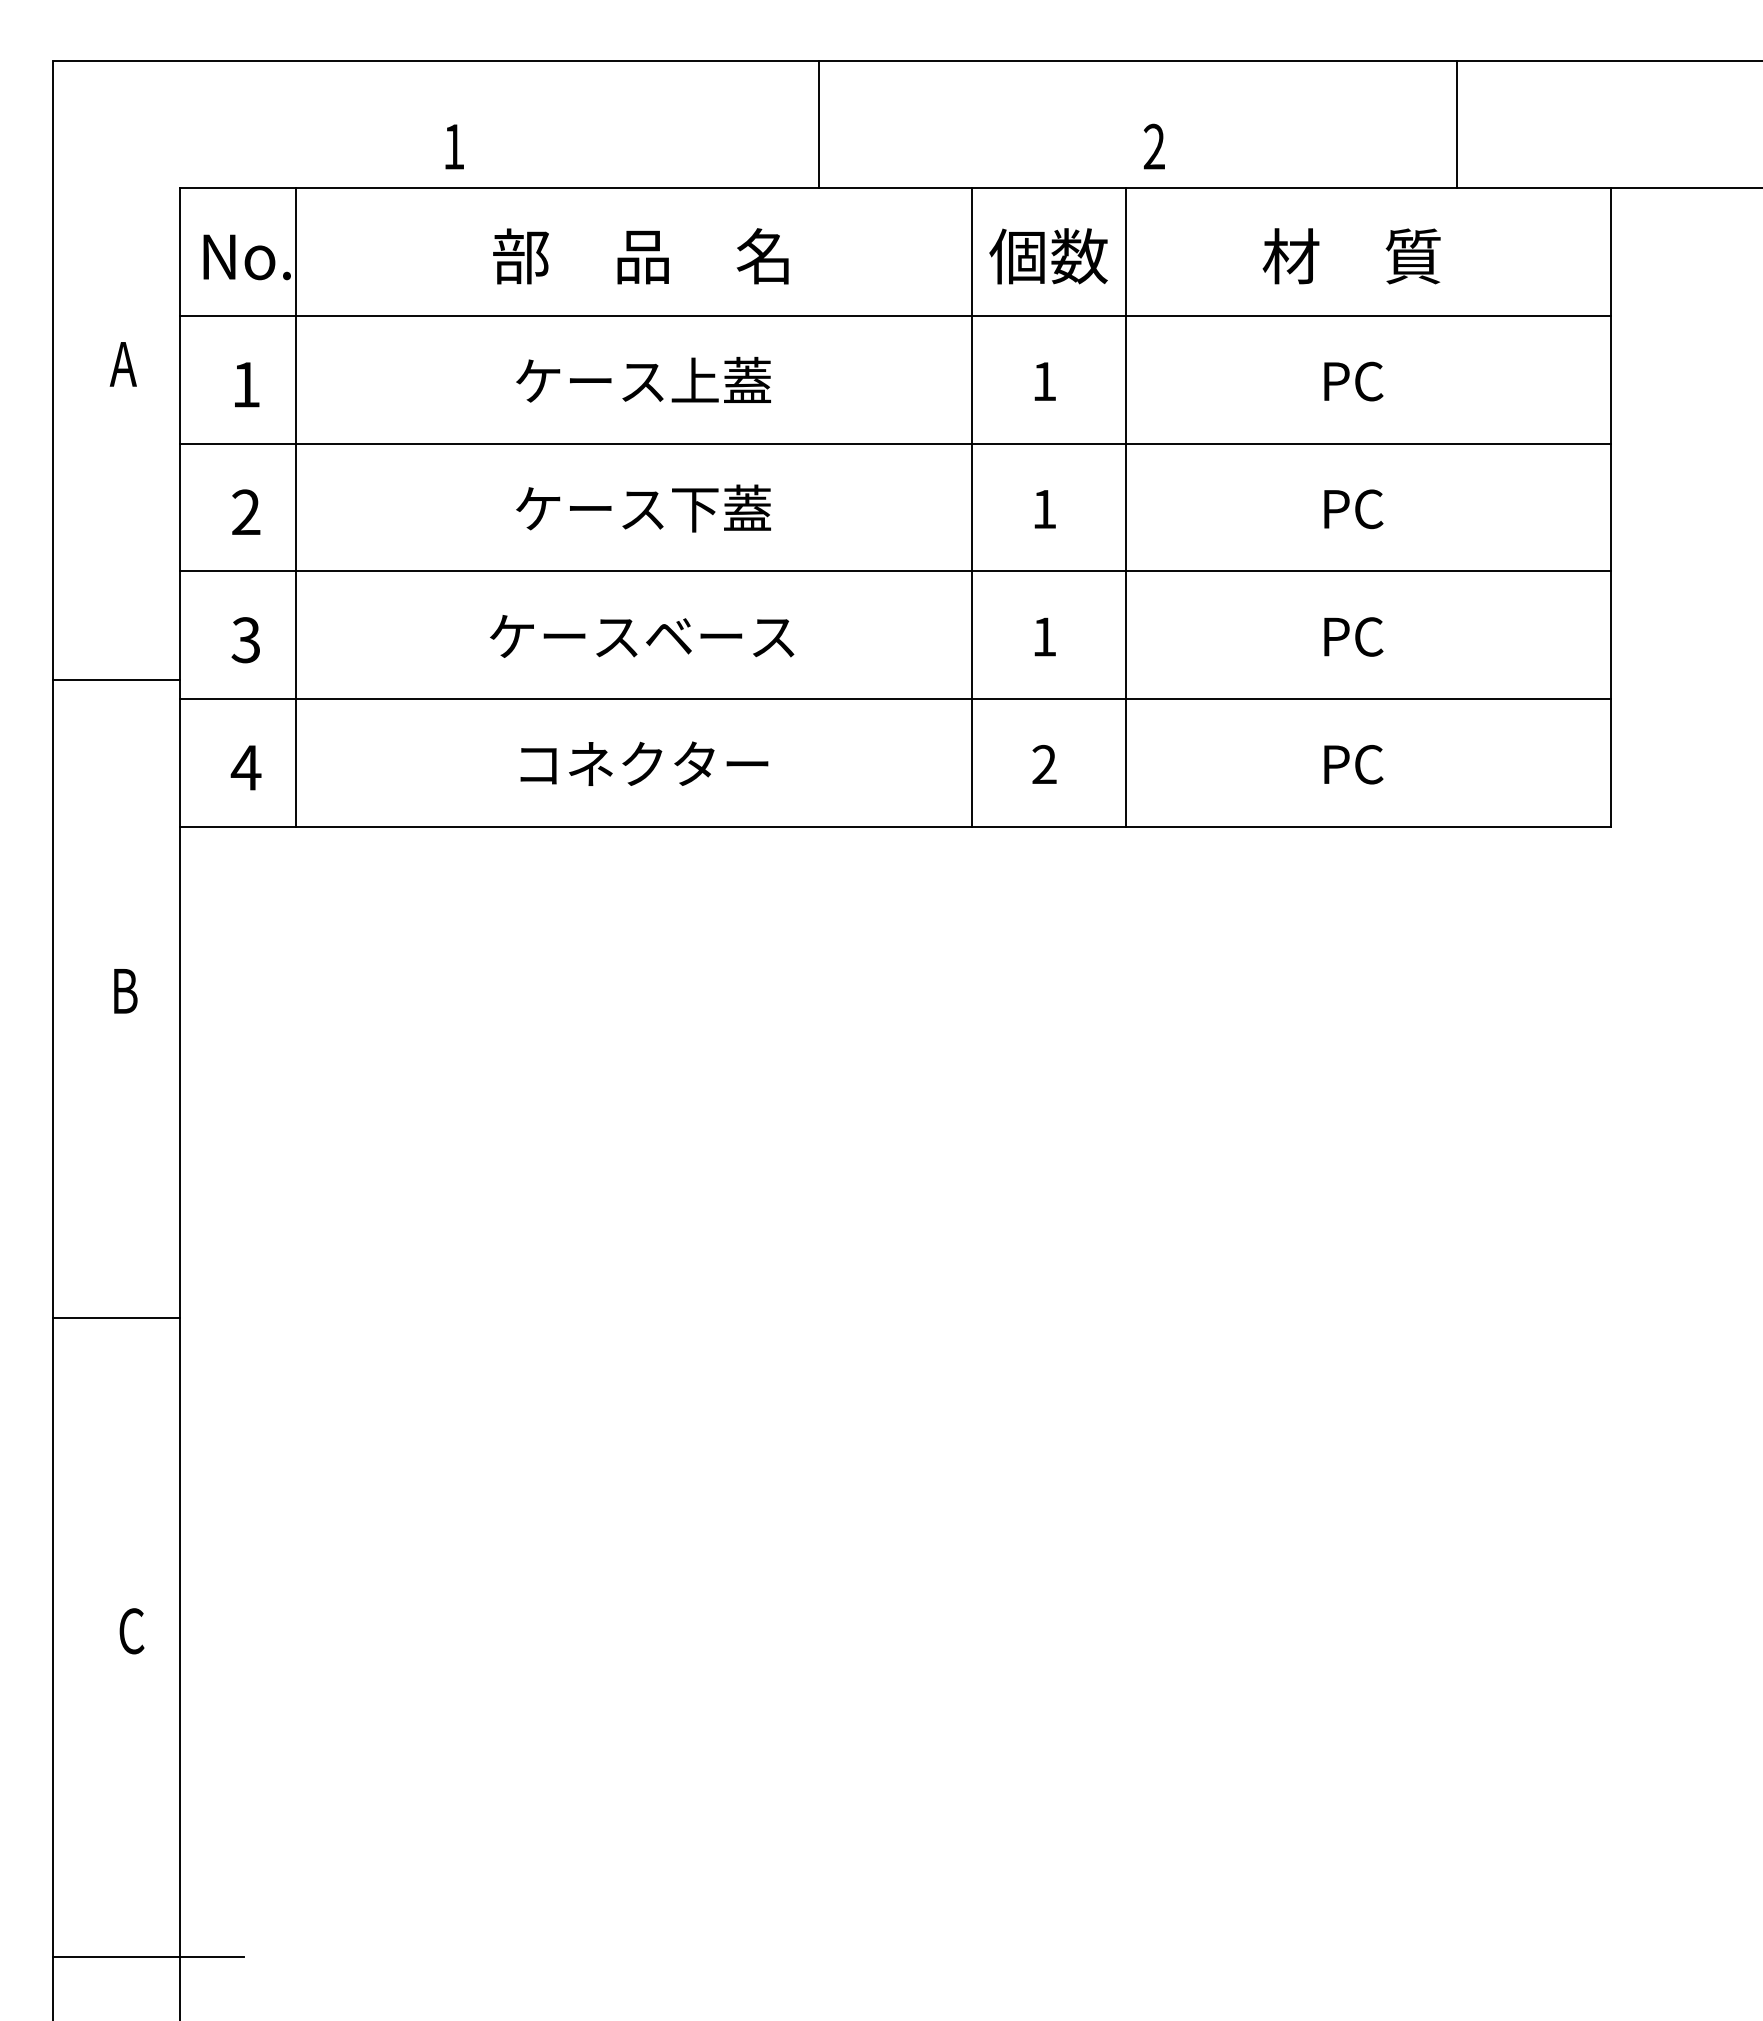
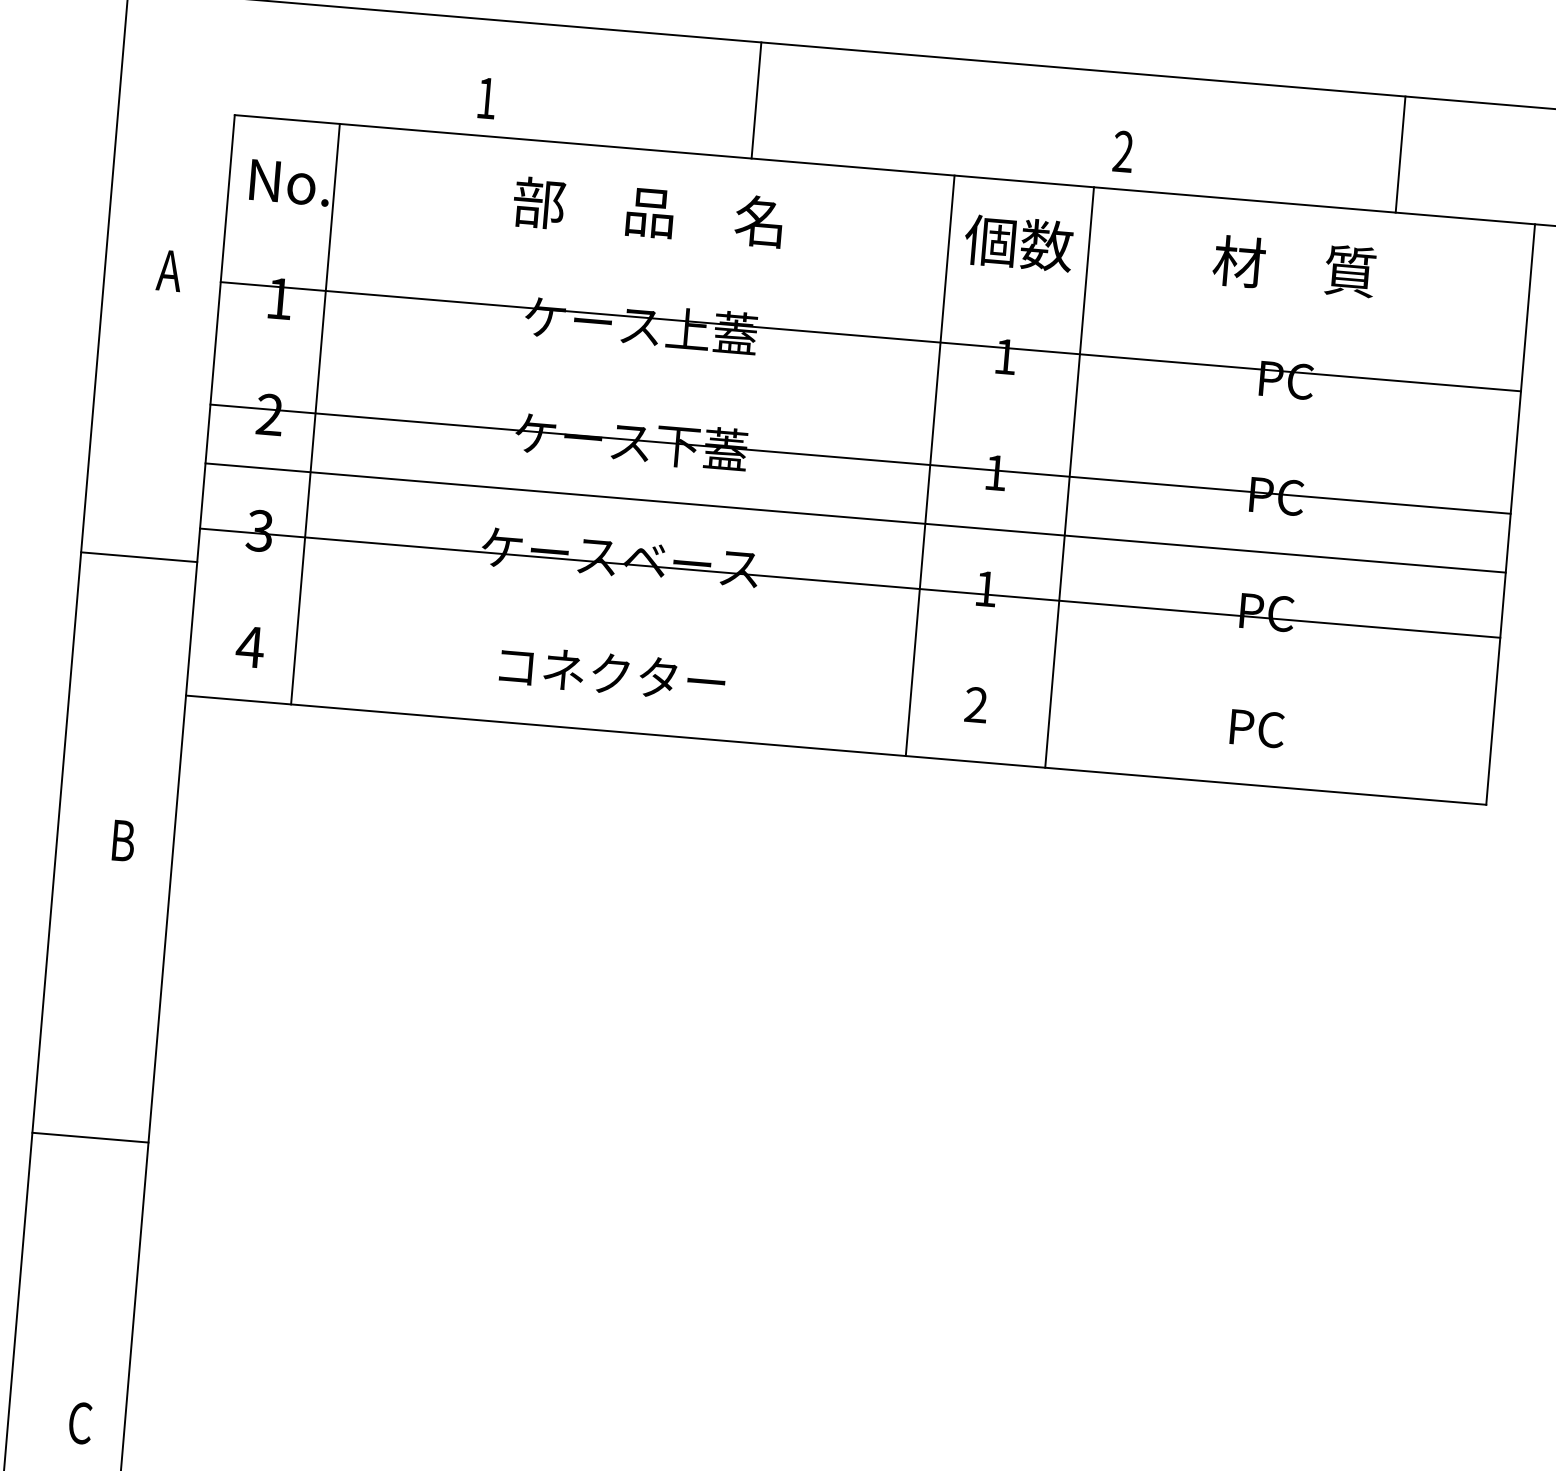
line: (818, 124) -> (756, 100), moved
line: (895, 315) -> (870, 336), moved
line: (895, 443) -> (860, 459), moved
line: (895, 699) -> (850, 583), moved

